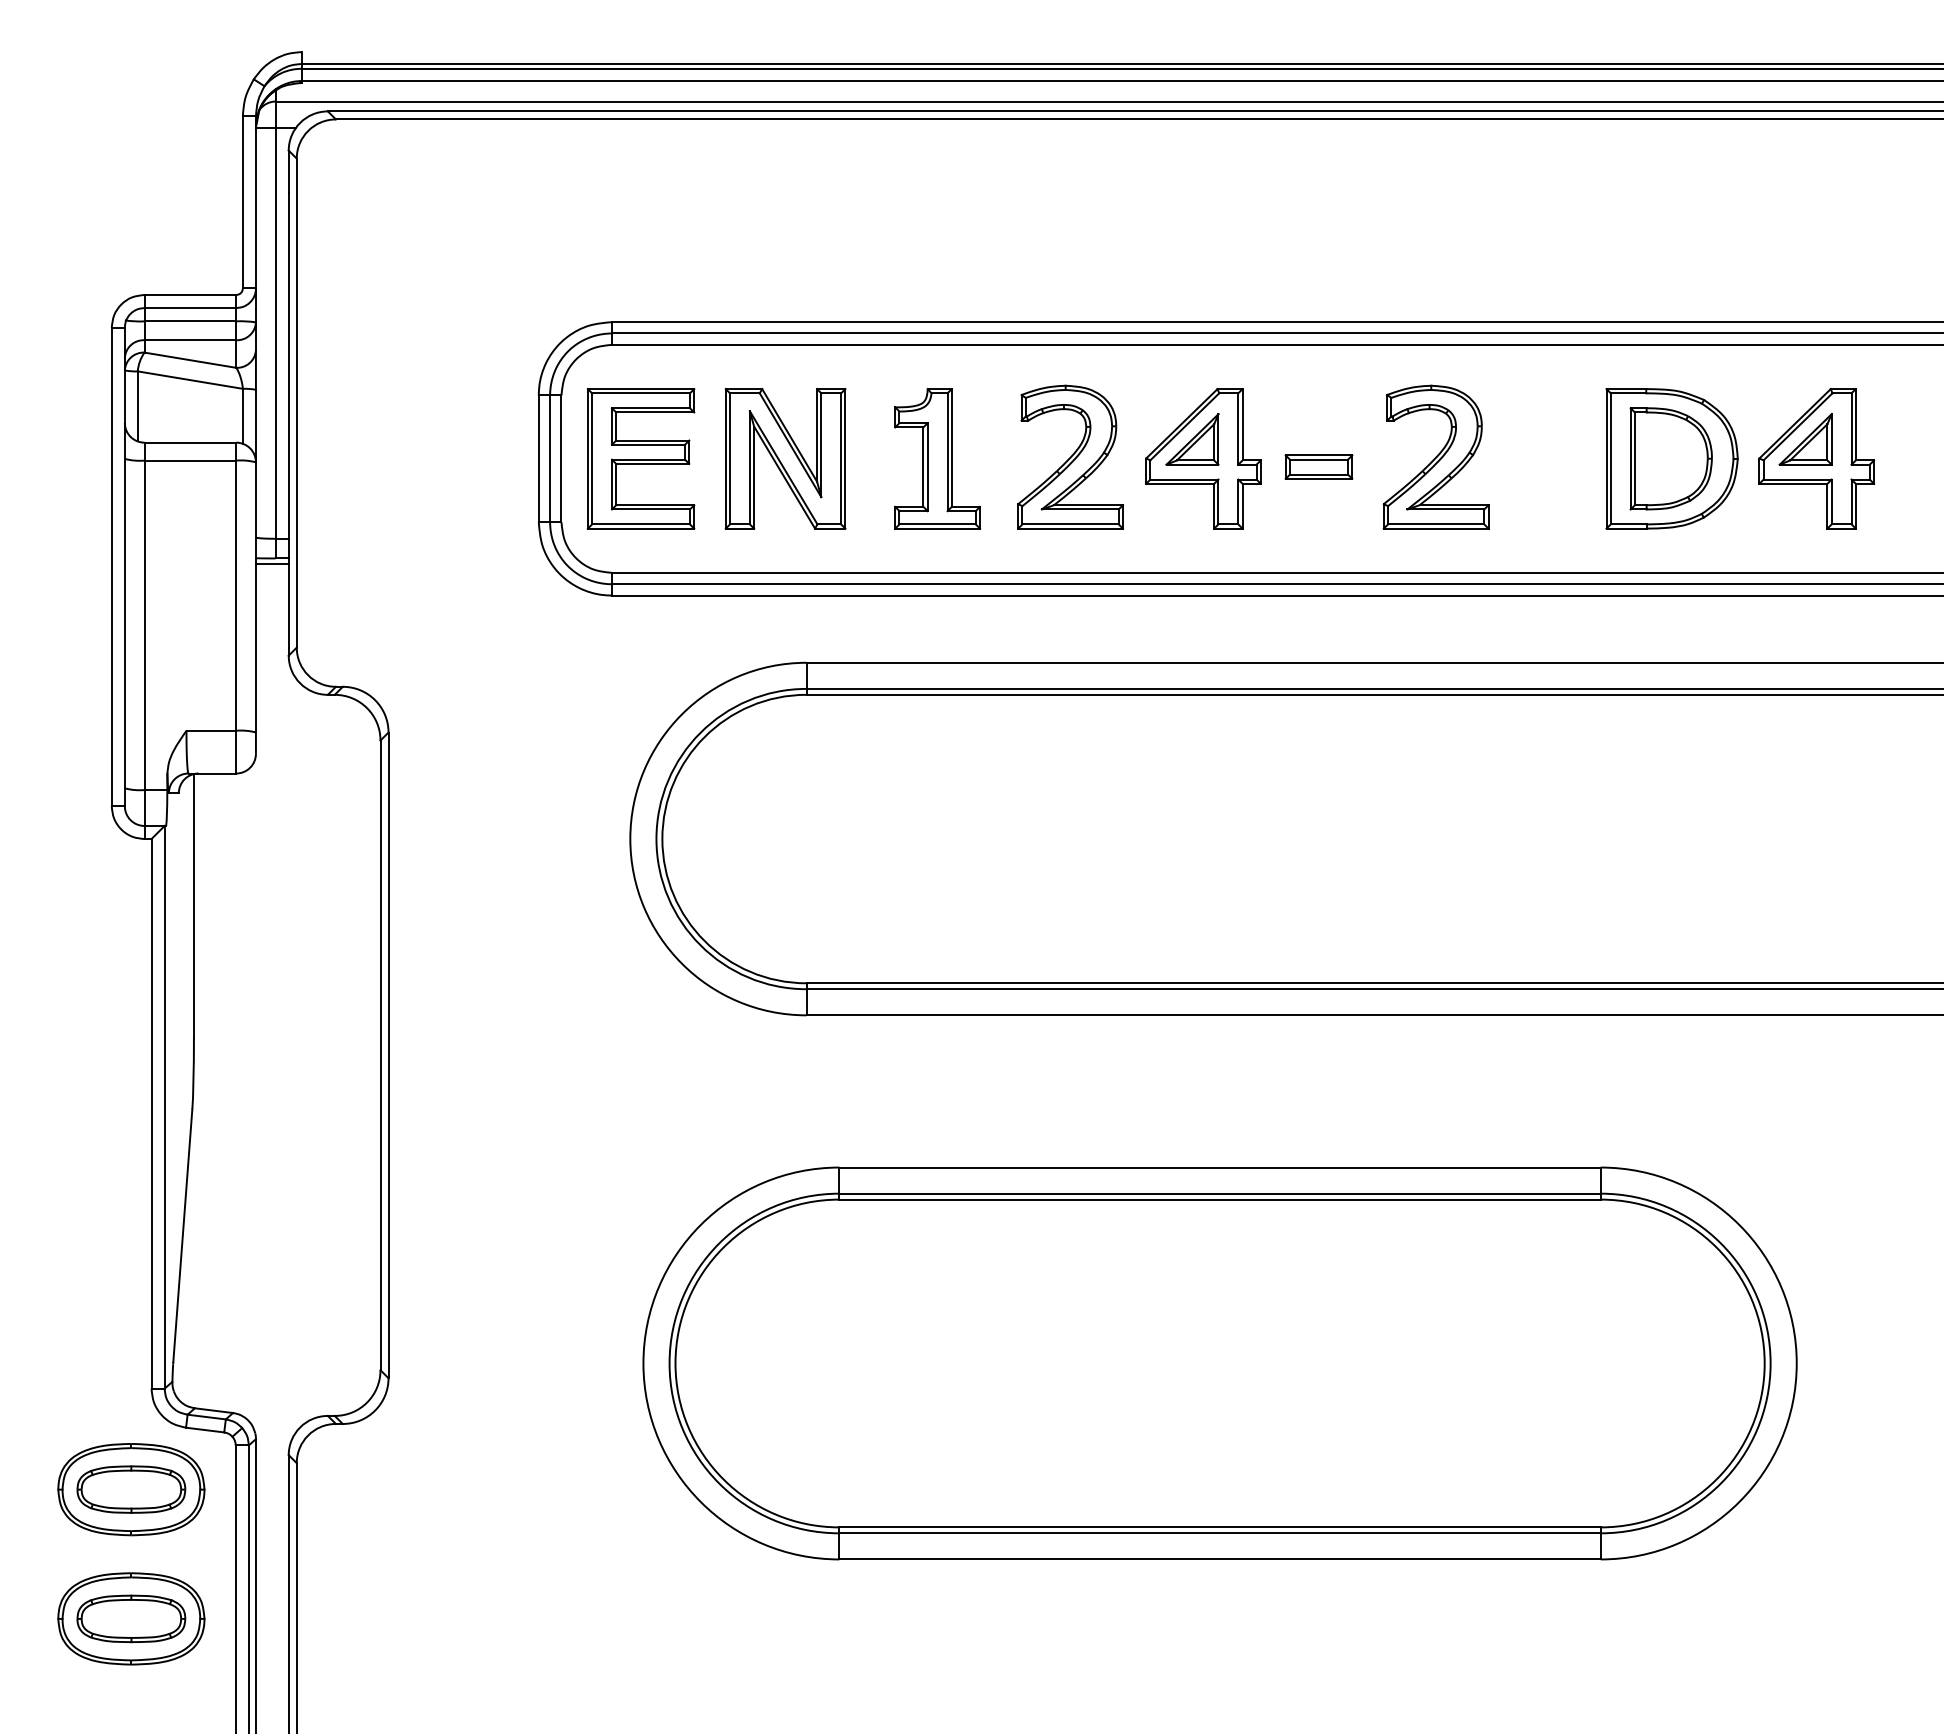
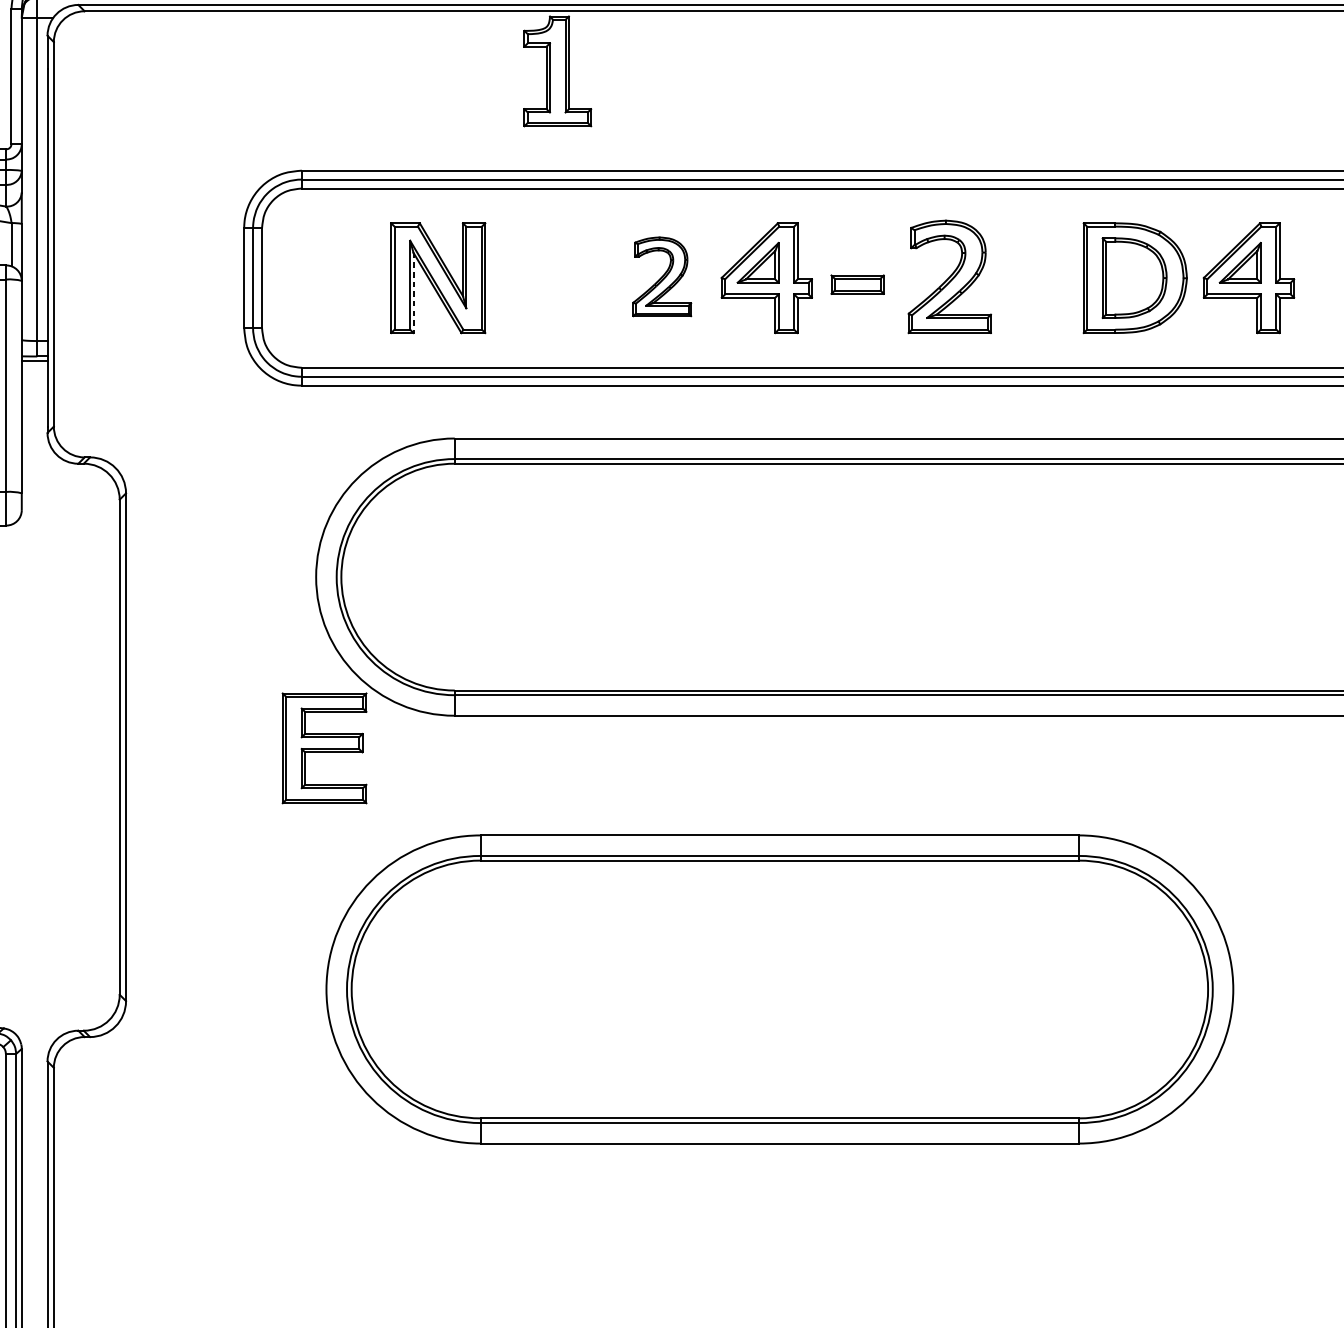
part: (1070, 456) -> (662, 276), size x0.7
part: (640, 458) -> (324, 748), moved
part: (937, 458) -> (557, 71), moved
line: (754, 478) -> (413, 293), solid -> dashed

